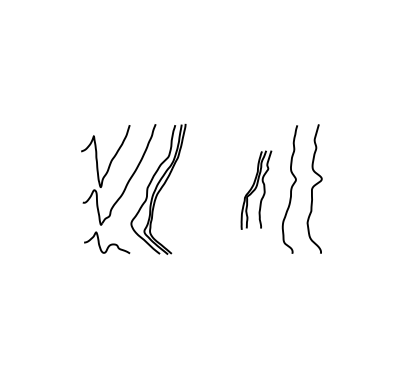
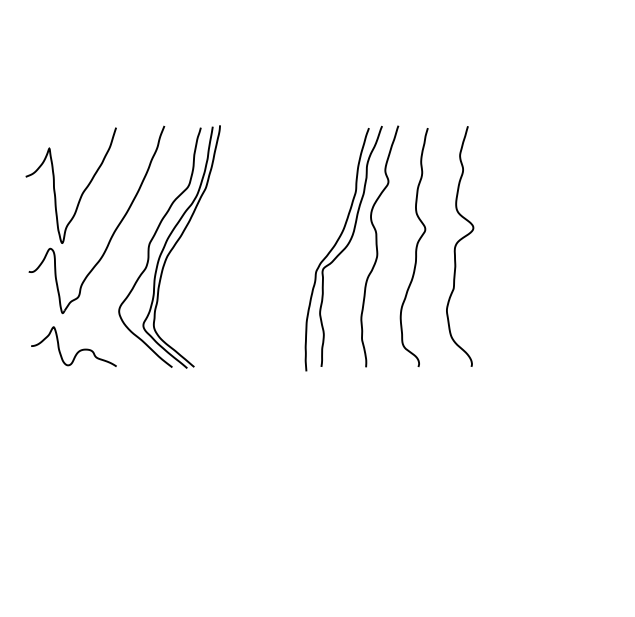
part: (256, 190) -> (351, 249), size x1.67

